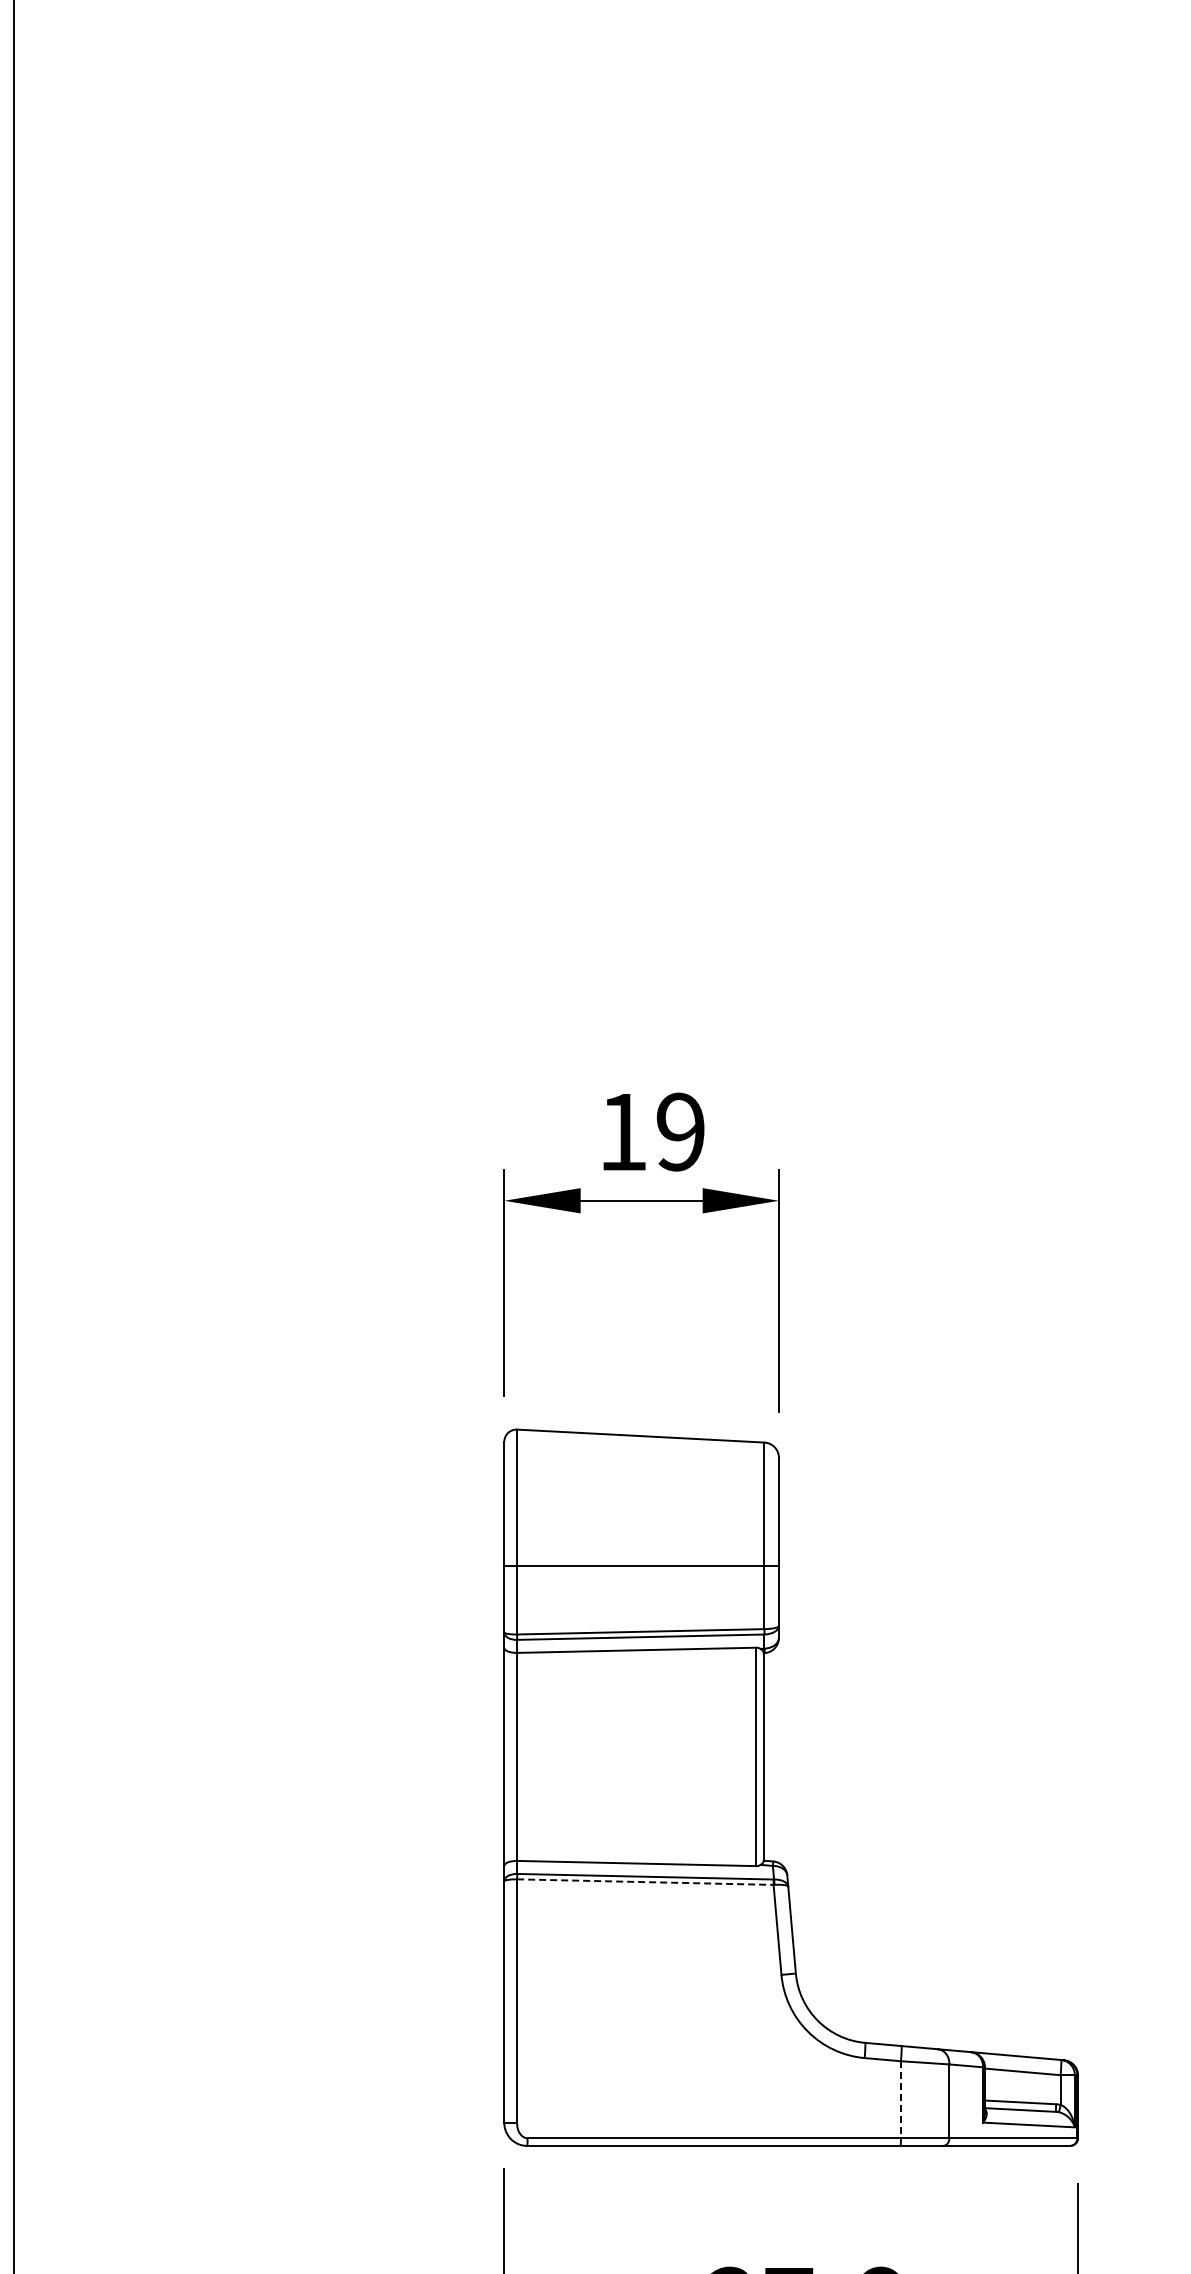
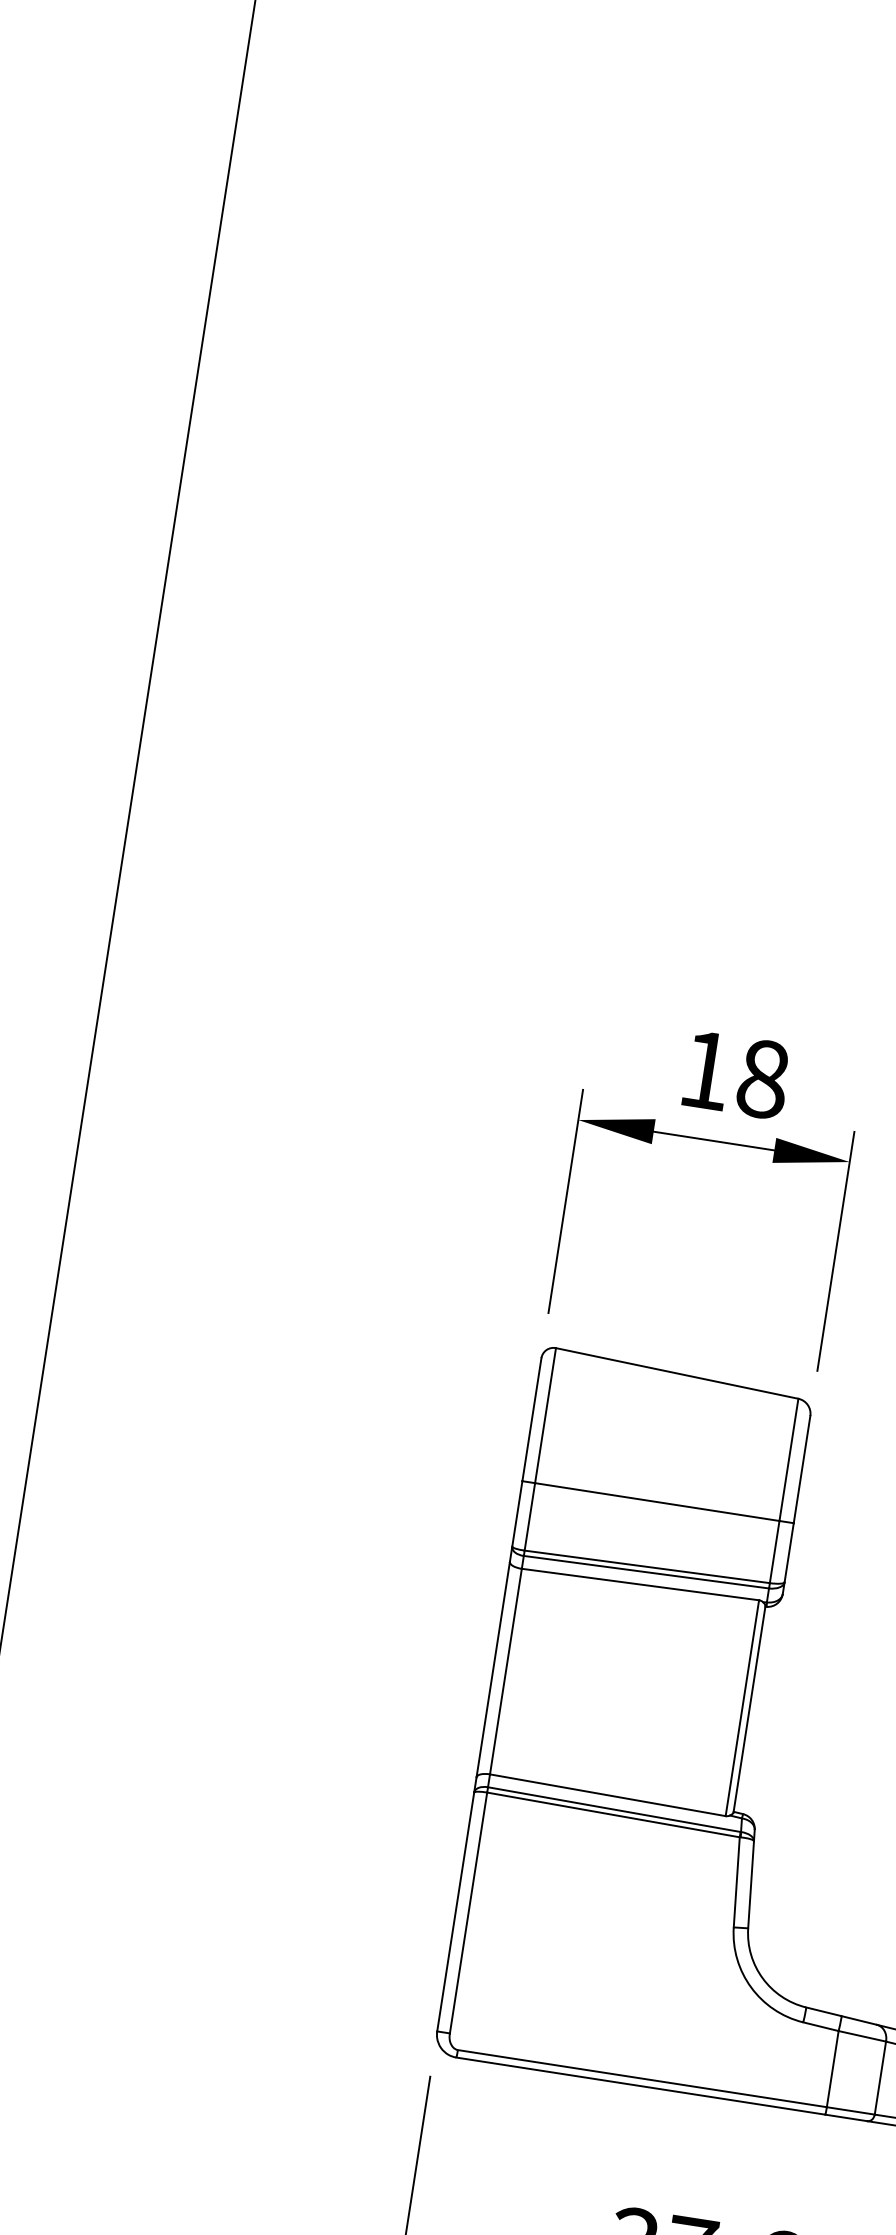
text: (680, 1131) -> (763, 1078), 19 -> 18
line: (645, 1882) -> (613, 1815), dashed -> solid
line: (900, 2099) -> (832, 2068), dashed -> solid

